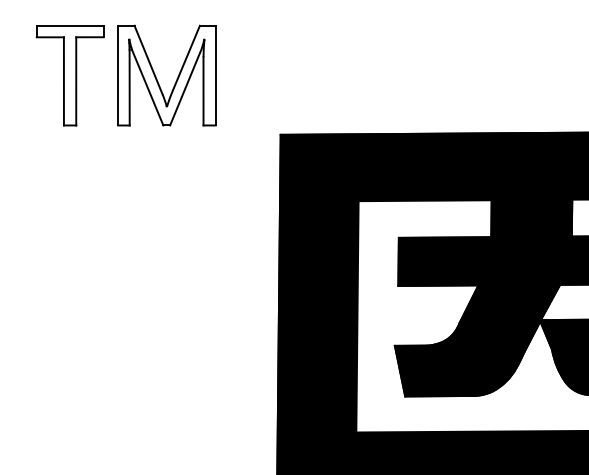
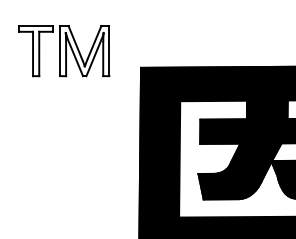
part: (126, 76) -> (64, 51), moved

